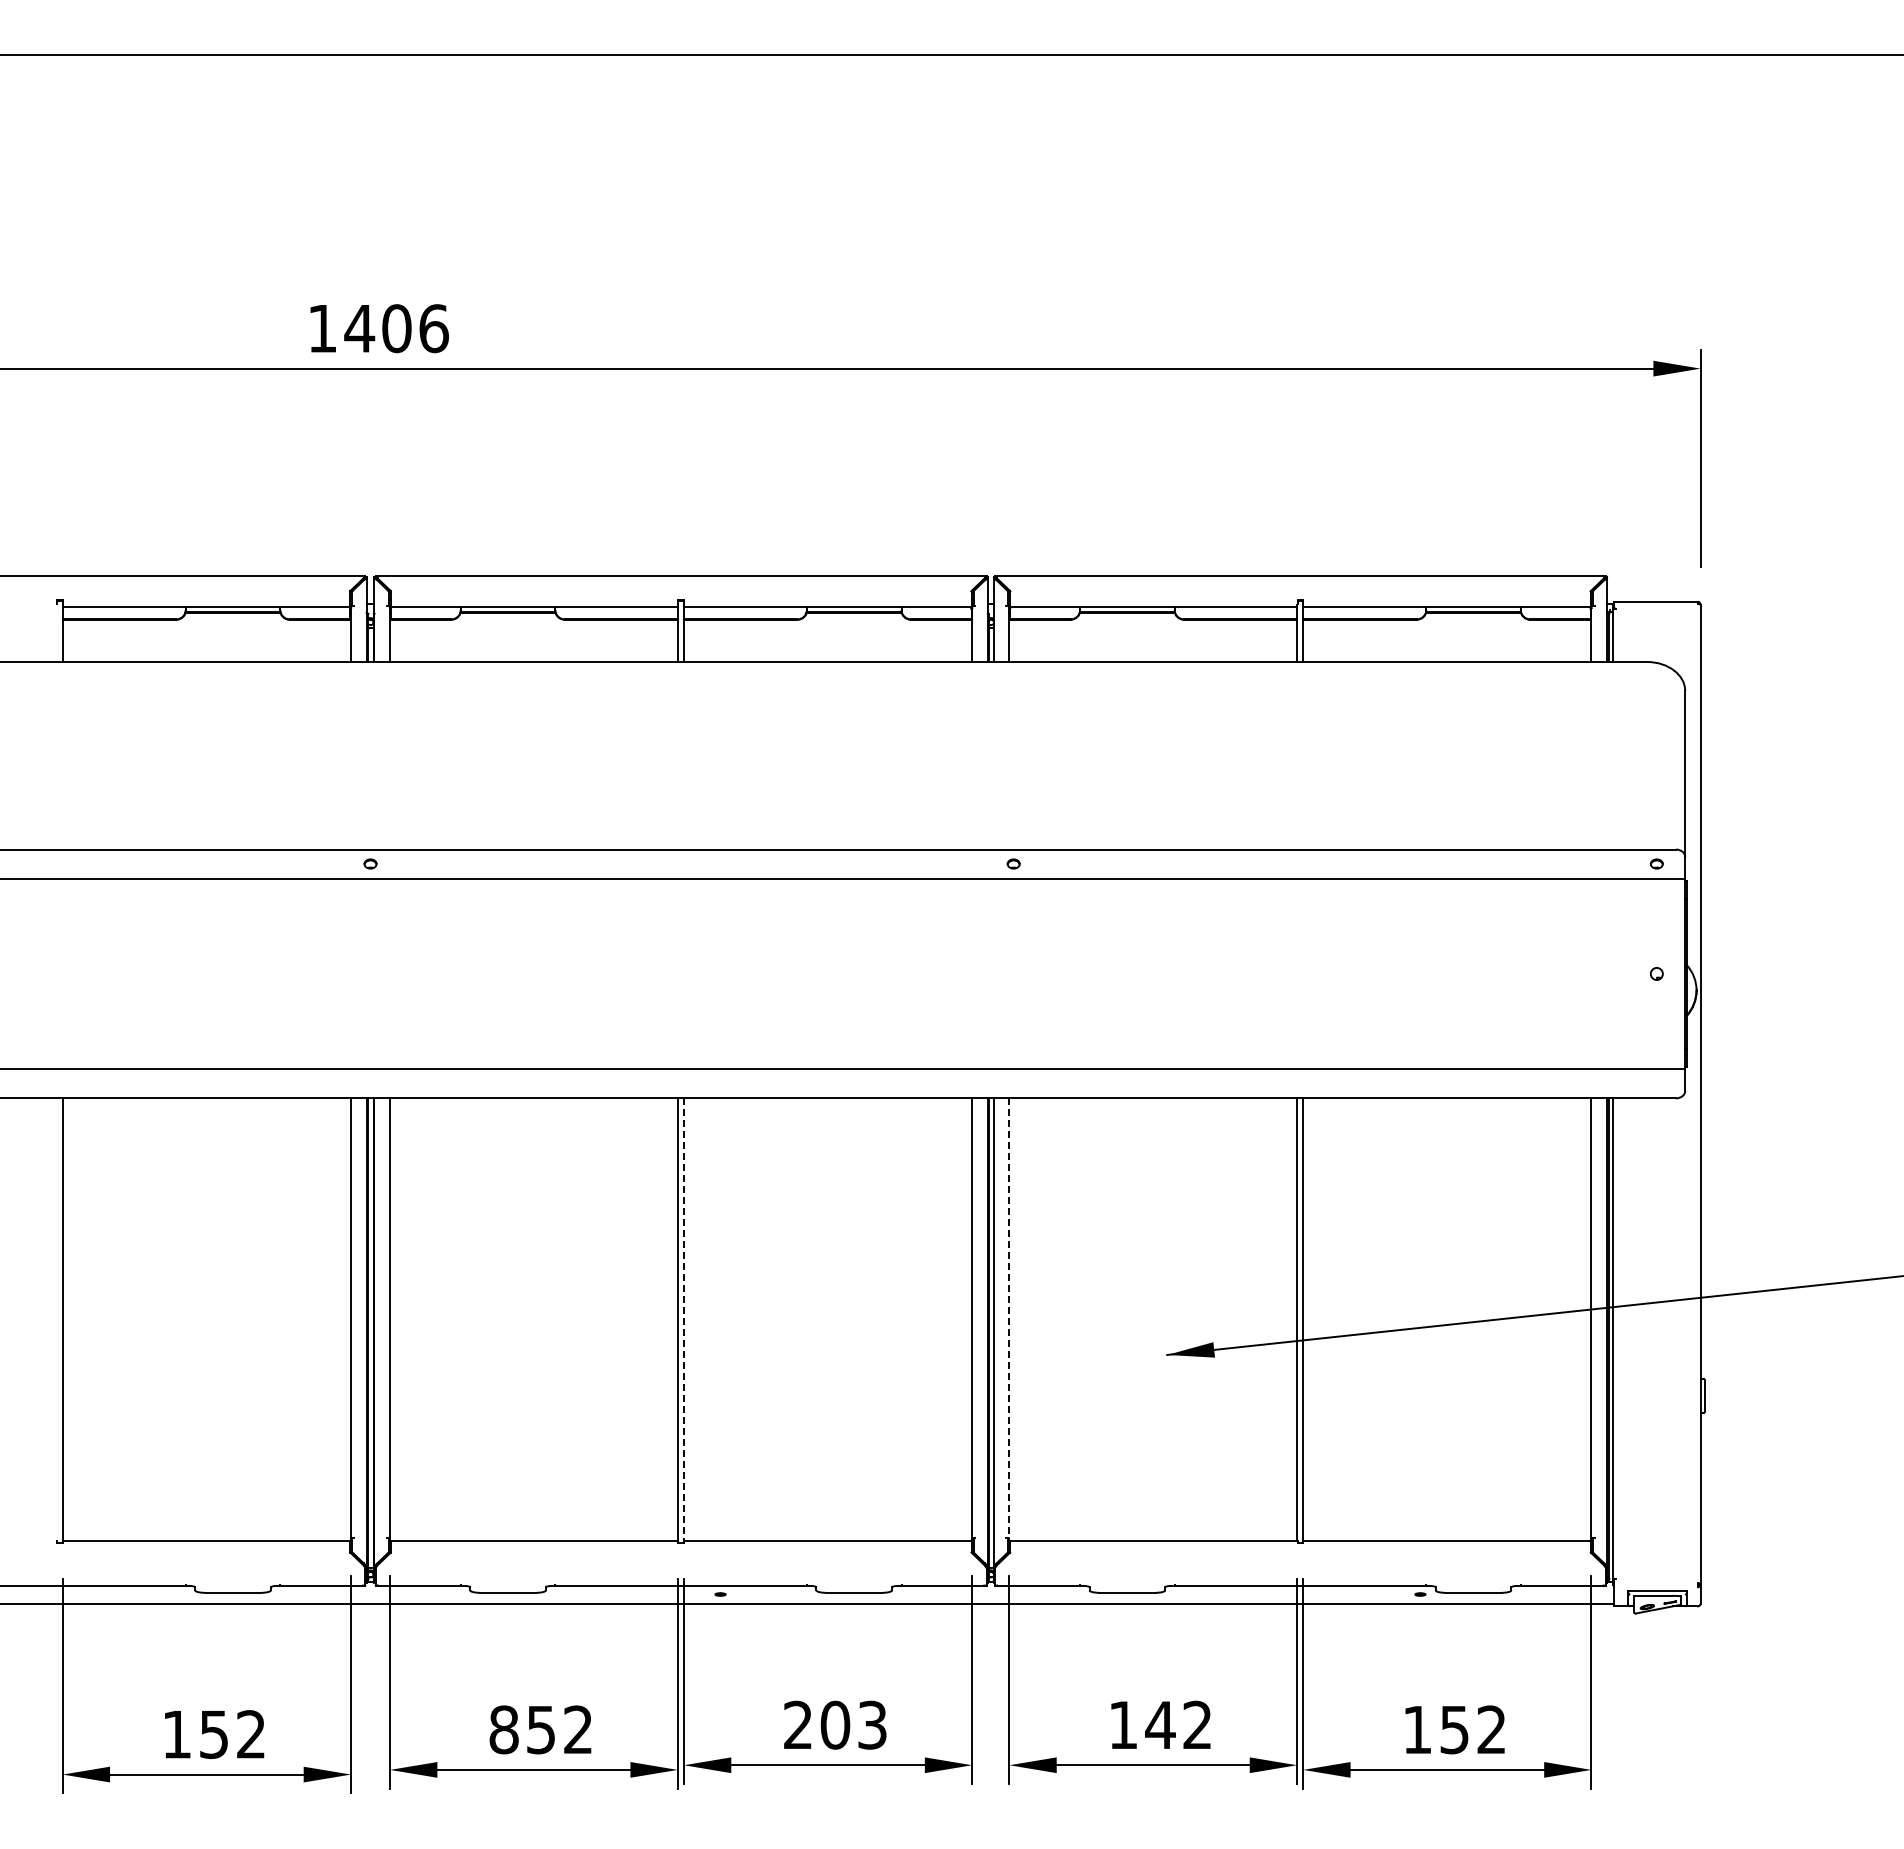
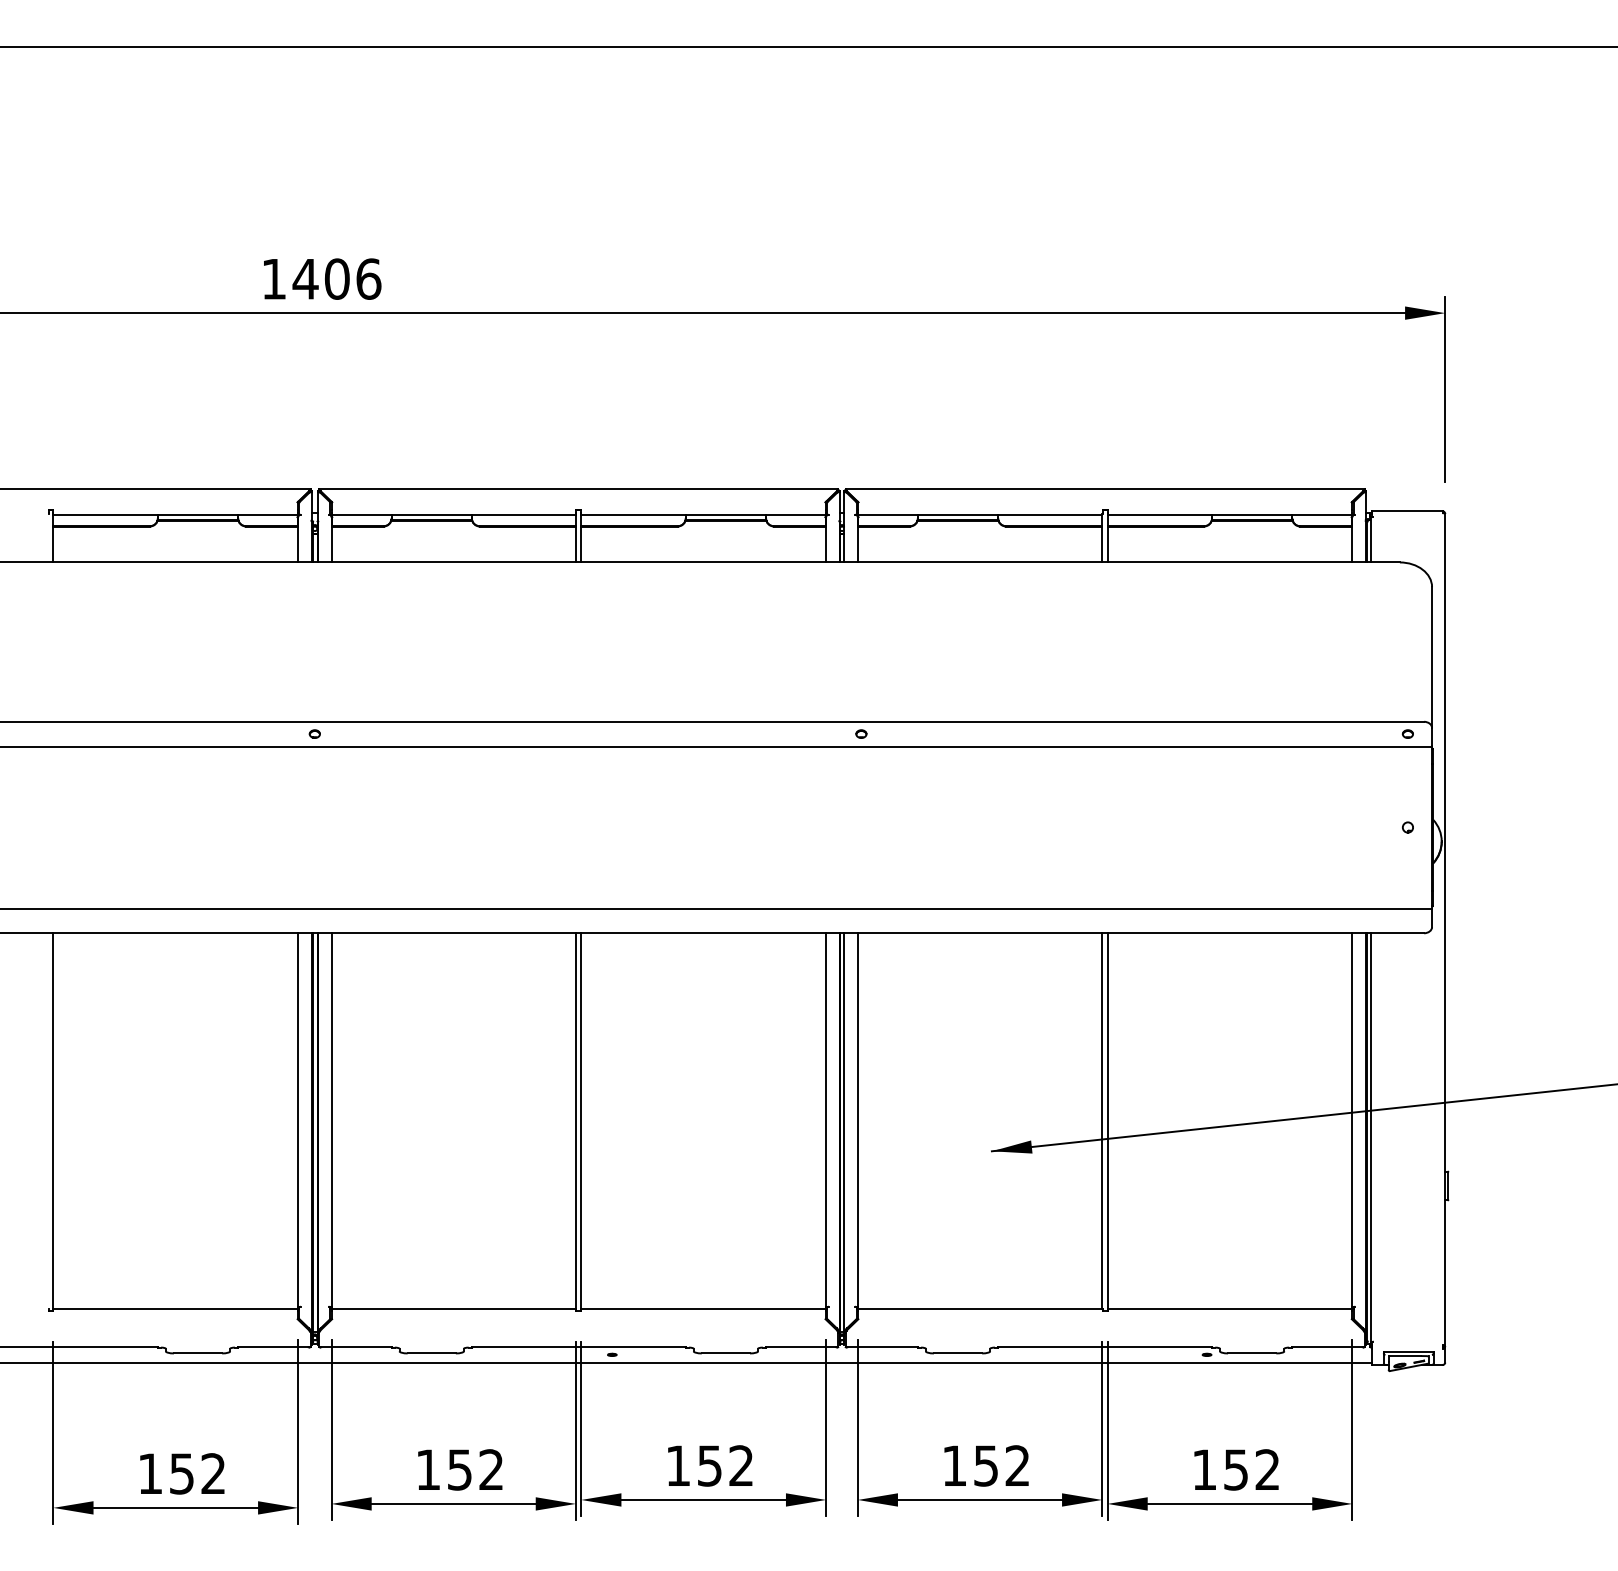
line: (1009, 1319) -> (857, 1121), dashed -> solid
line: (683, 1320) -> (580, 1122), dashed -> solid
text: (835, 1724) -> (709, 1465), 203 -> 152
text: (1160, 1725) -> (986, 1466), 142 -> 152
text: (503, 1729) -> (427, 1469), 852 -> 152

